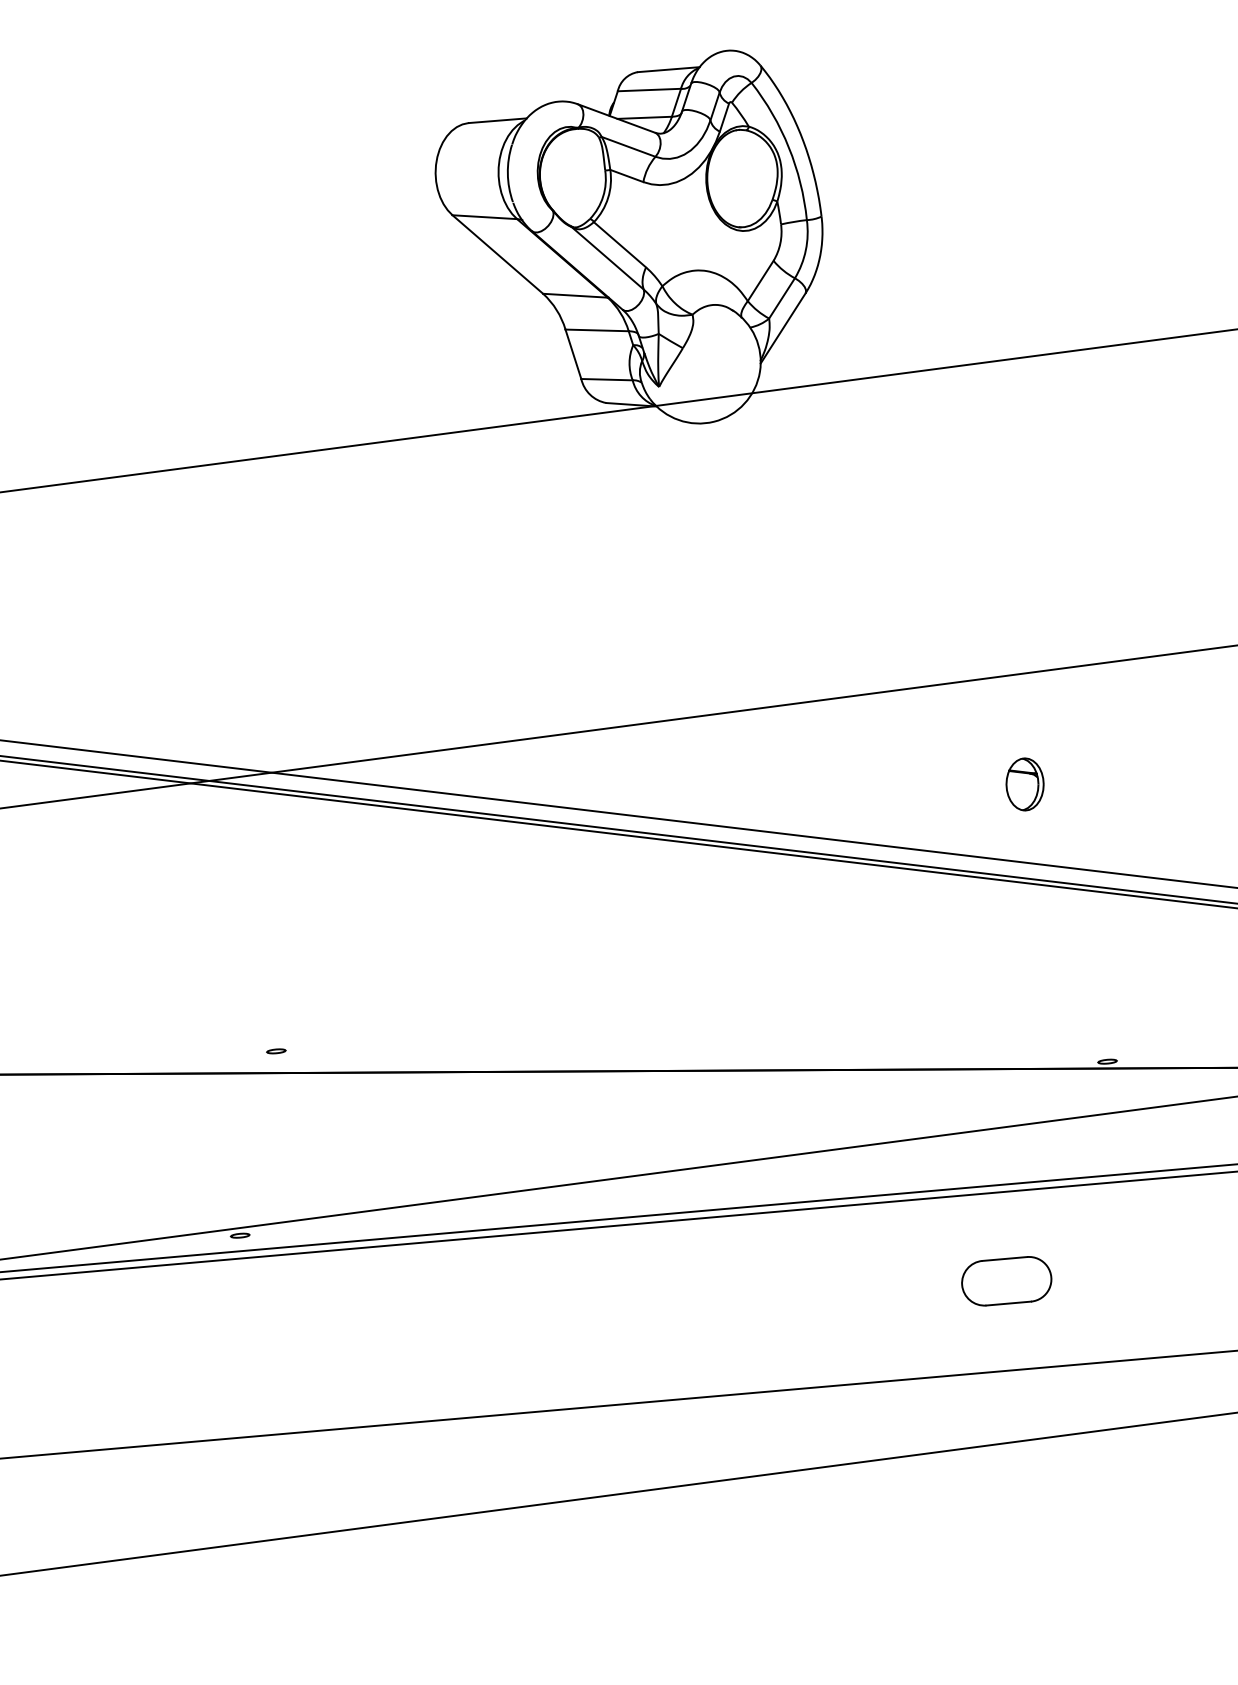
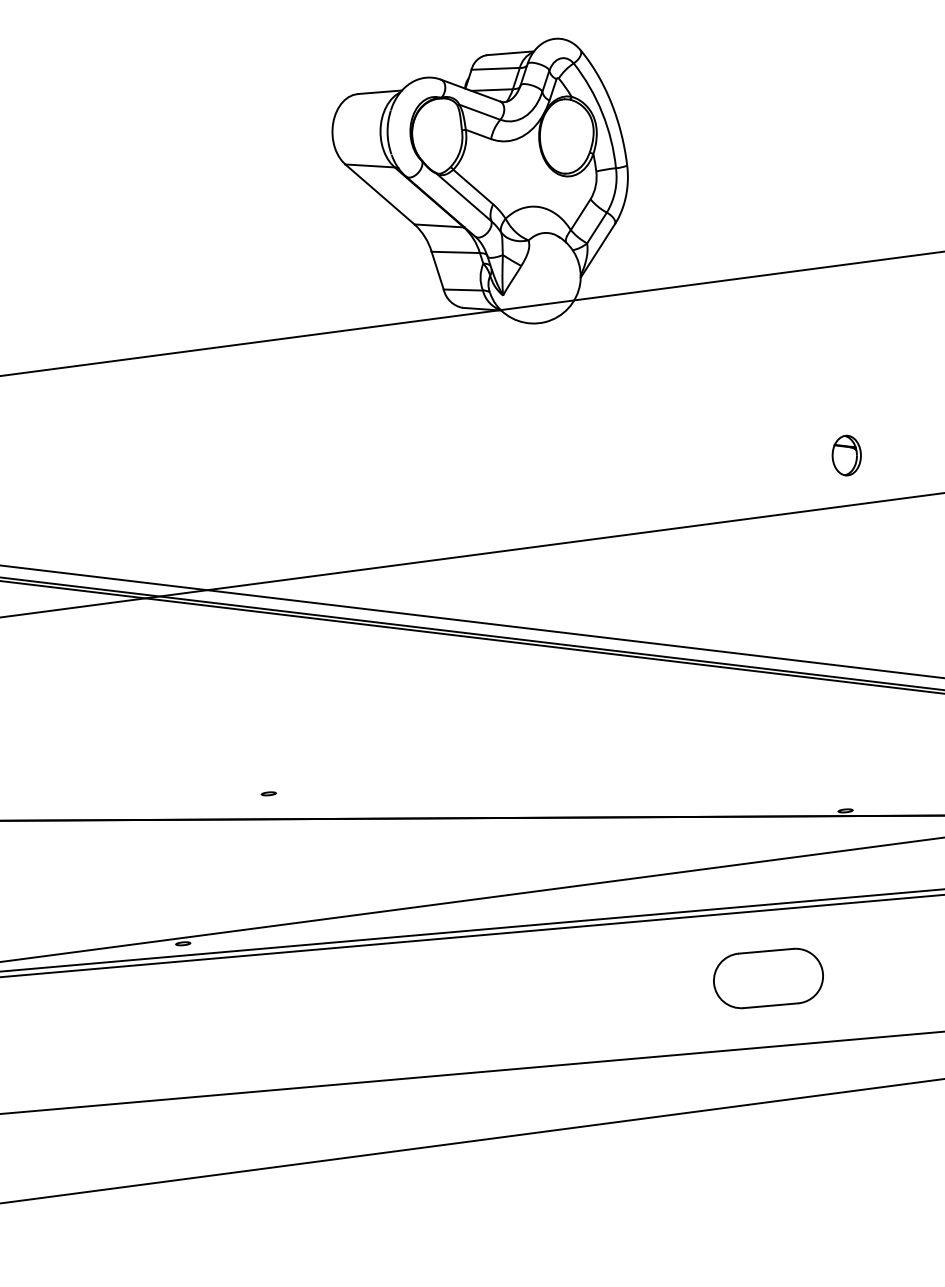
part: (1024, 784) -> (846, 455), moved
part: (276, 1051) -> (268, 793), moved
part: (1006, 1281) -> (768, 978), size x1.6

